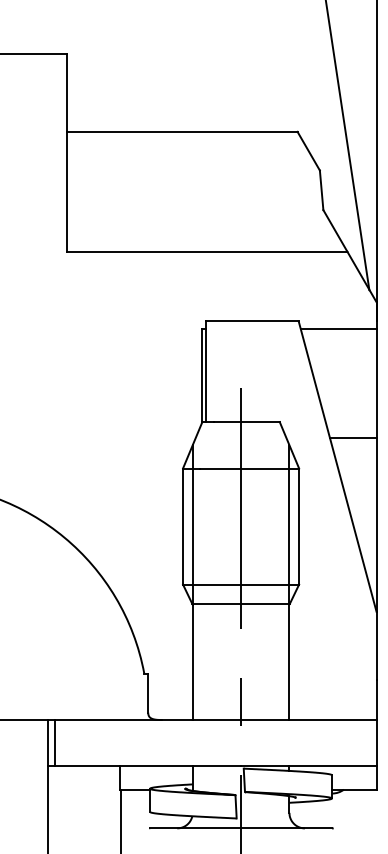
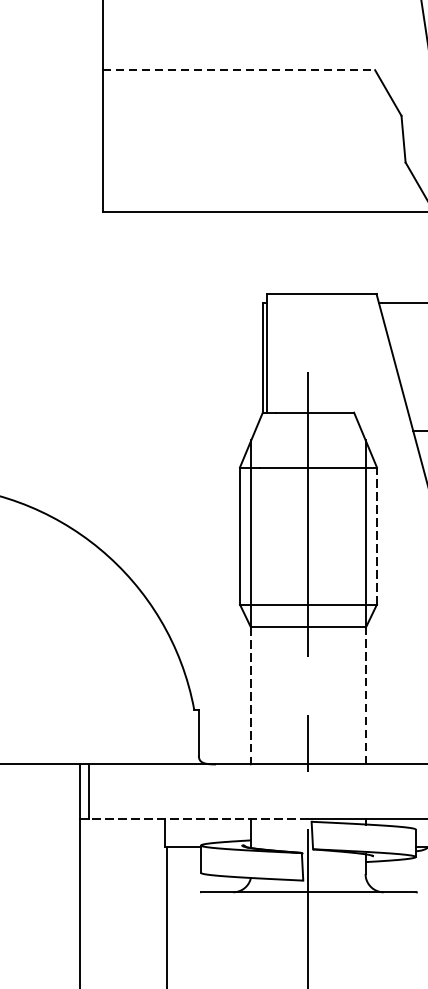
line: (182, 131) -> (239, 69), solid -> dashed
line: (299, 526) -> (377, 535), solid -> dashed
line: (289, 661) -> (365, 695), solid -> dashed
line: (192, 662) -> (251, 696), solid -> dashed
line: (148, 766) -> (199, 819), solid -> dashed

